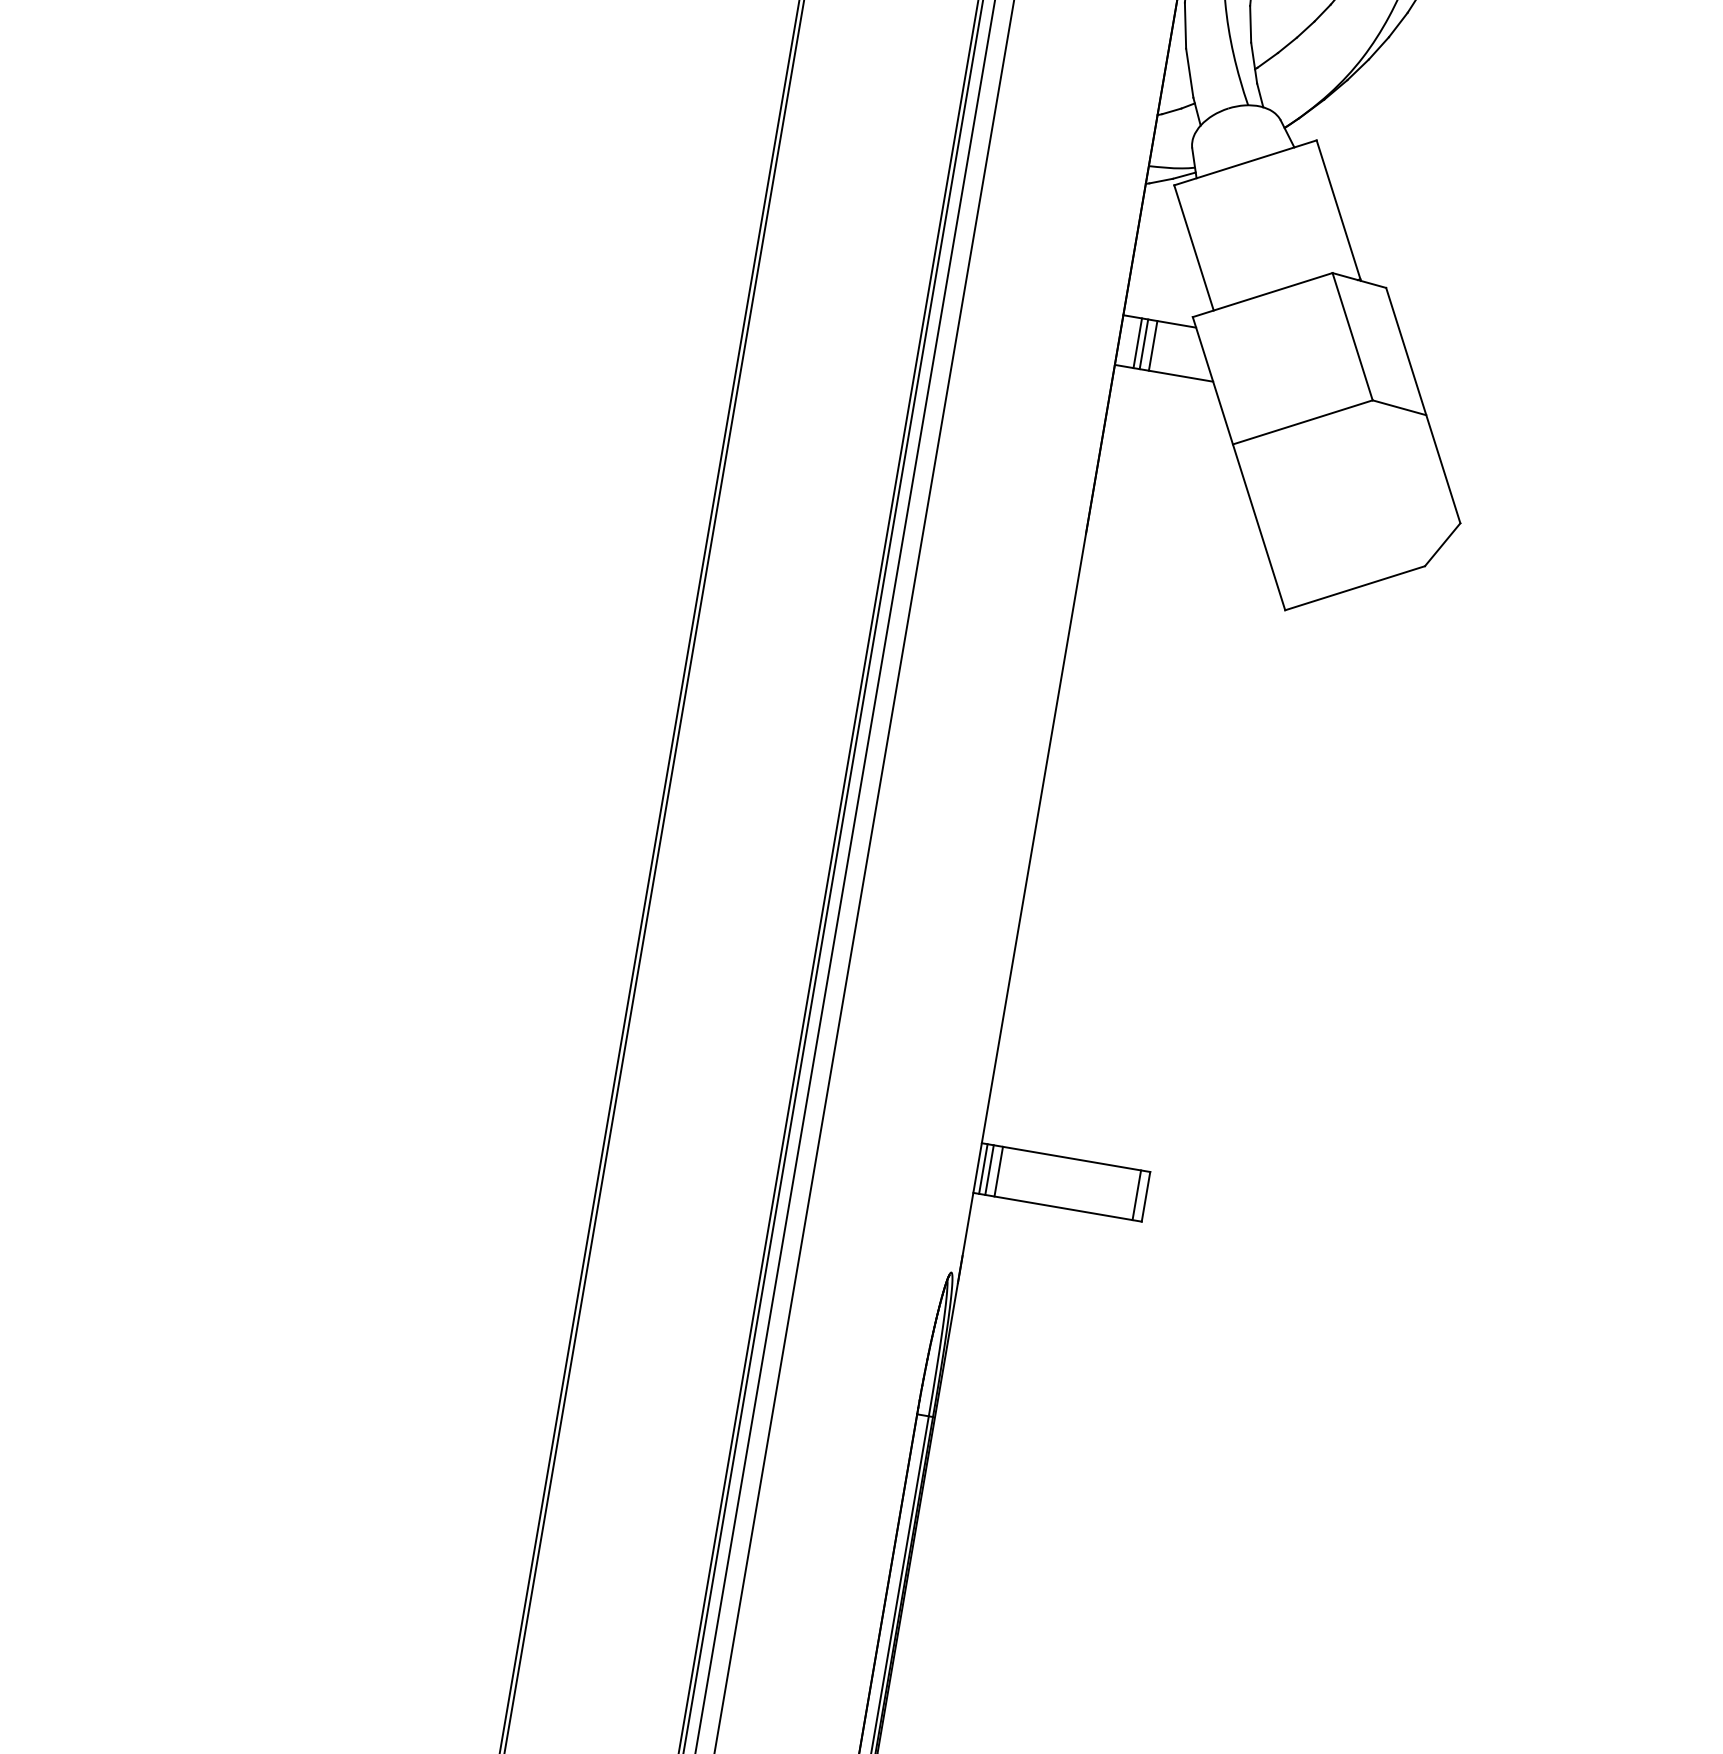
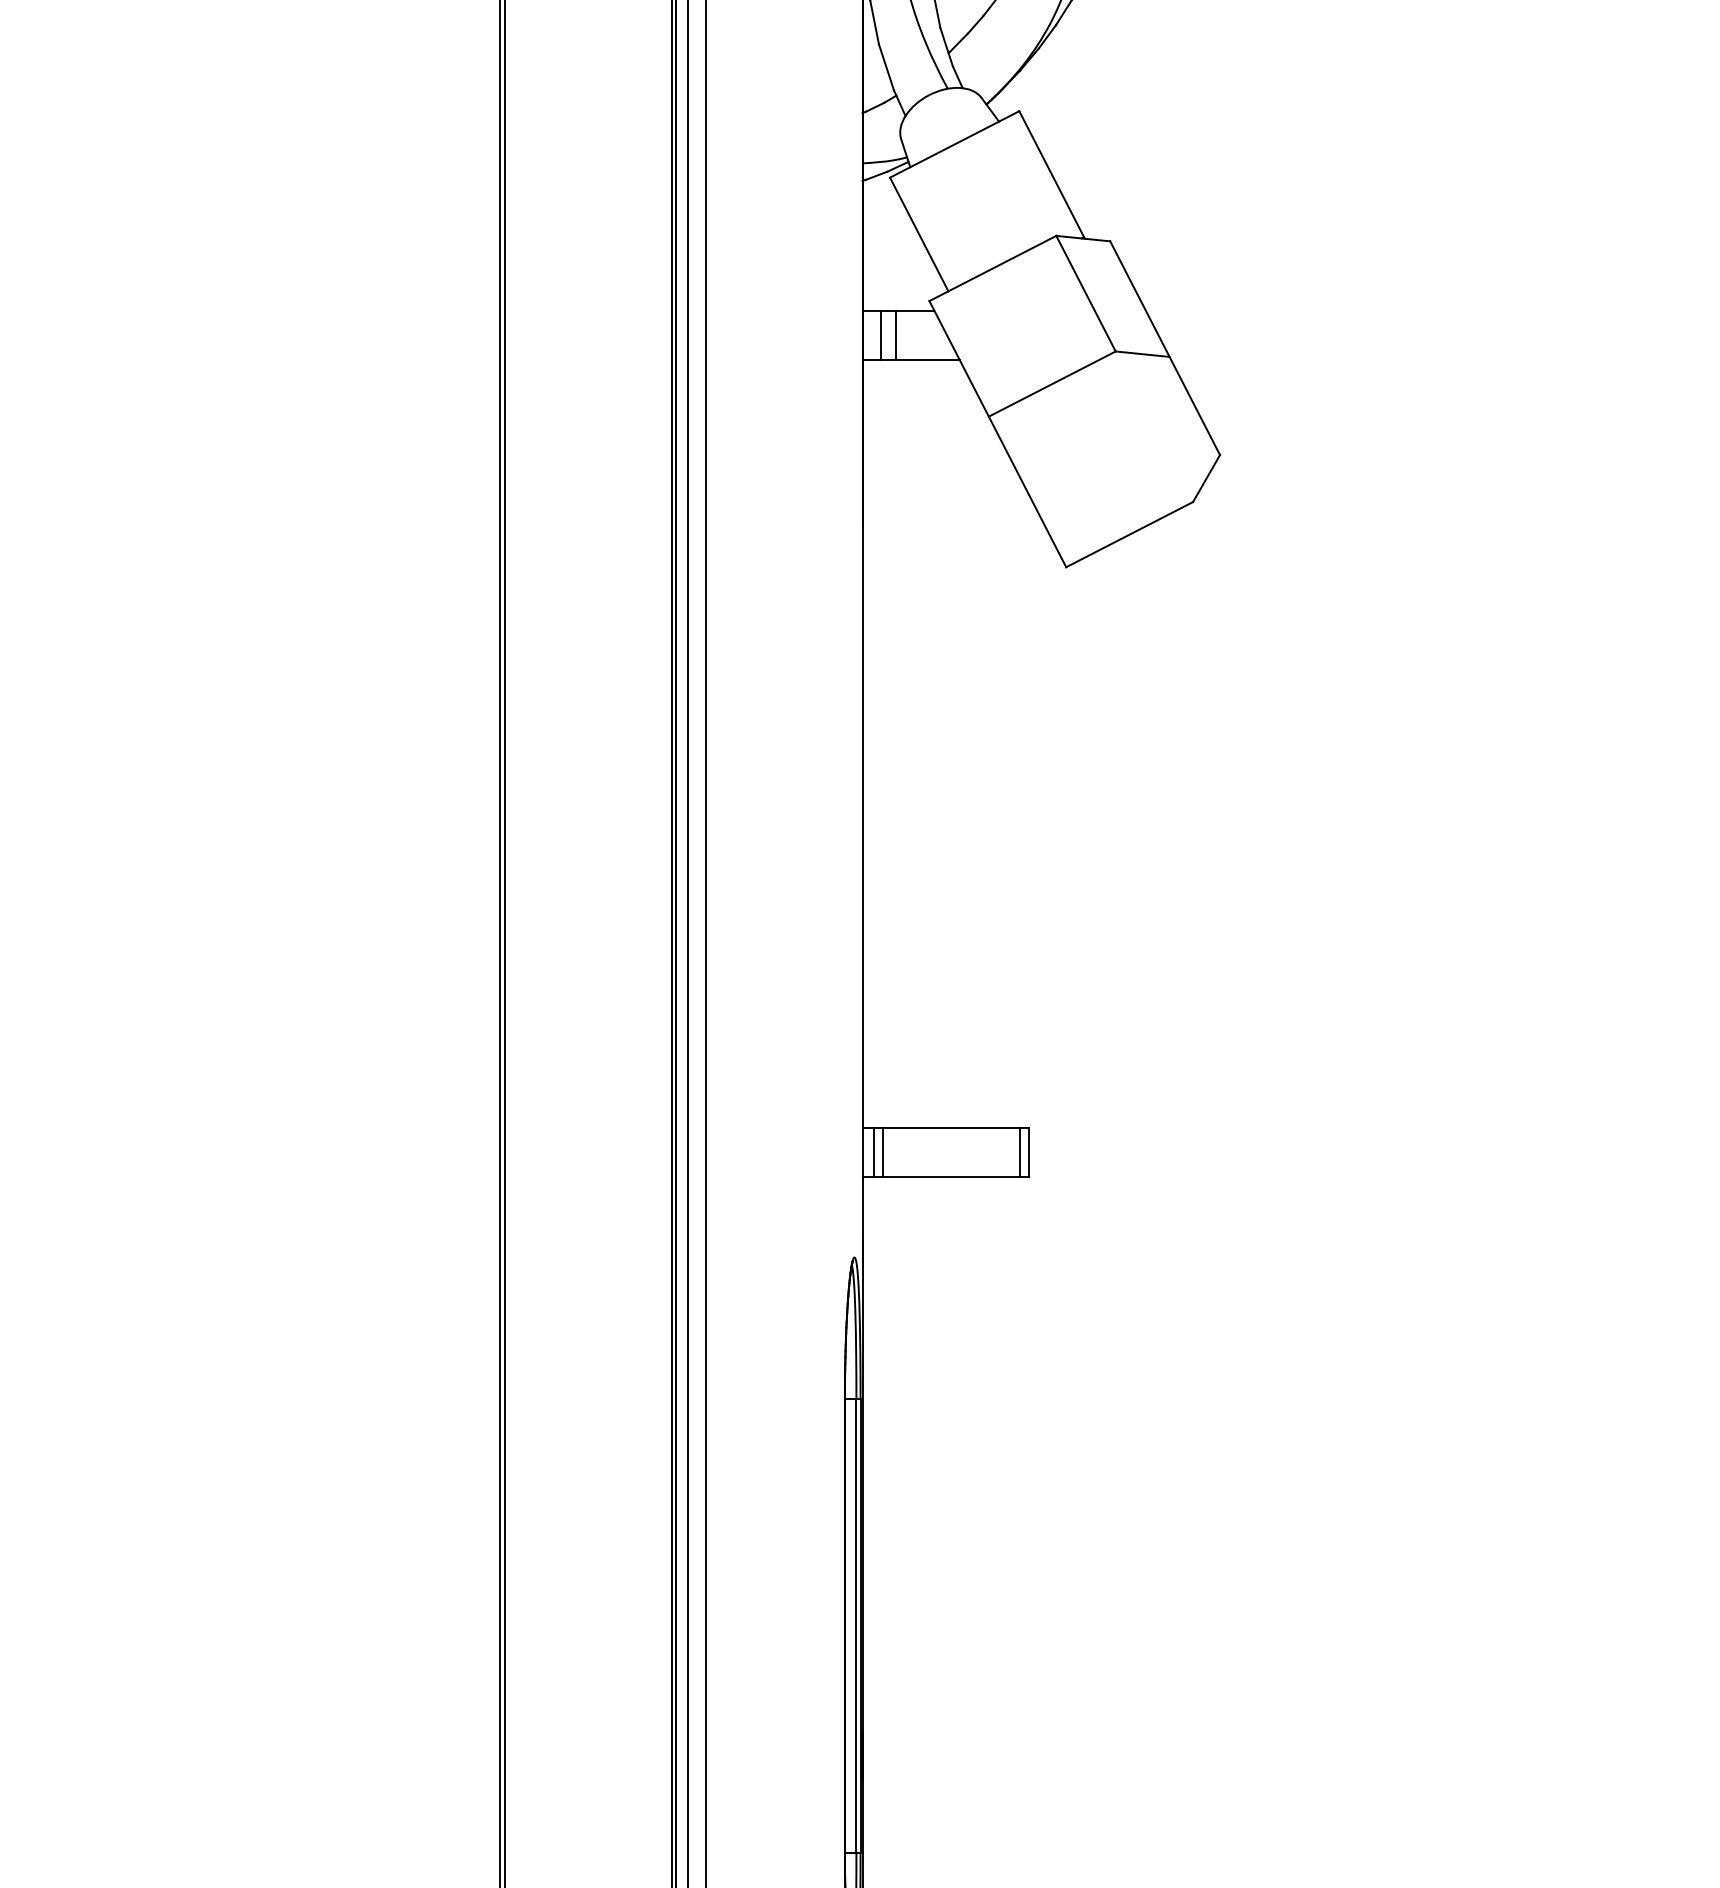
line: (1144, 343) -> (887, 334), removed
line: (983, 1168) -> (868, 1152), removed

